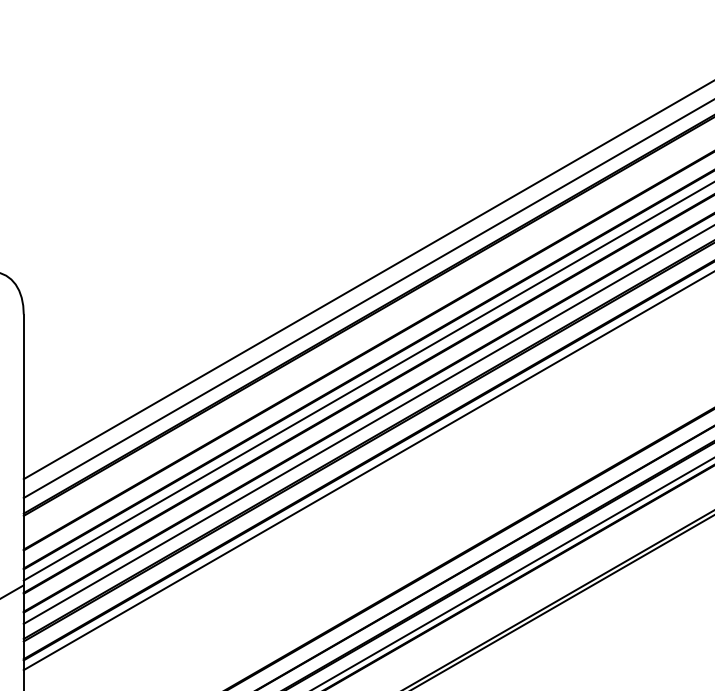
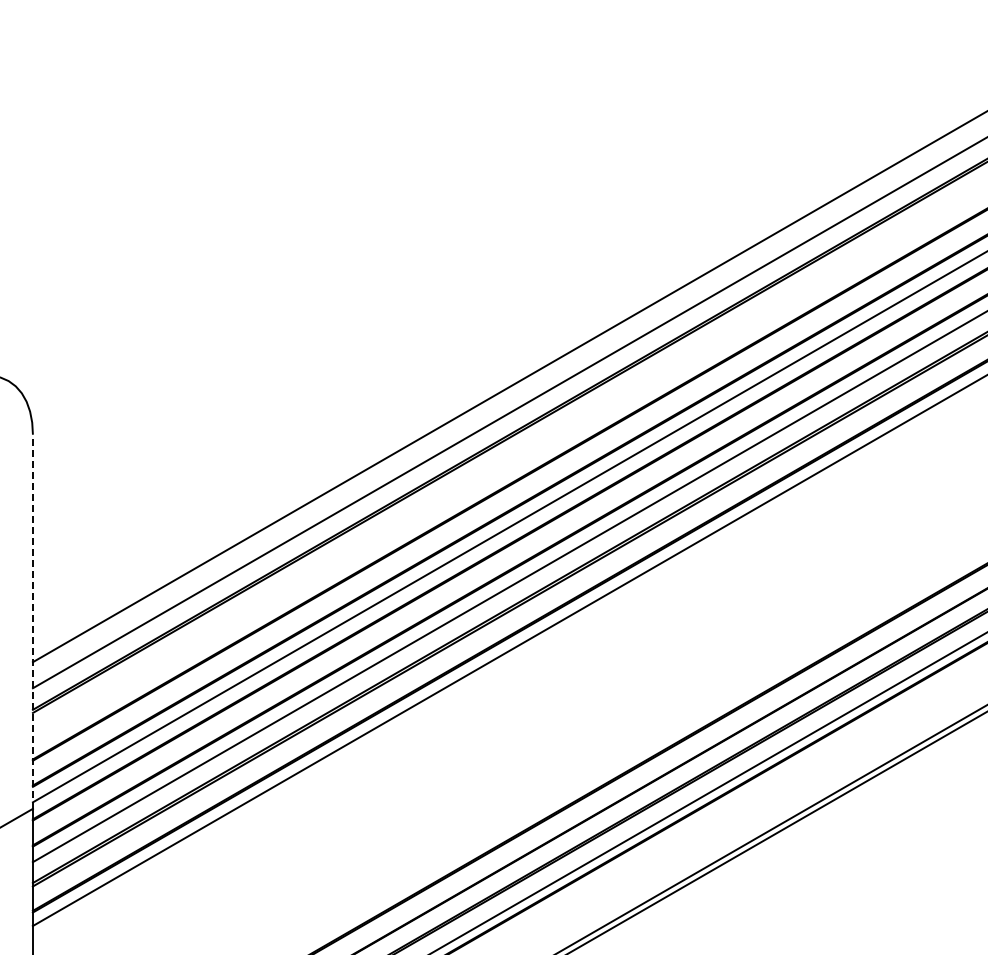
line: (23, 449) -> (32, 621), solid -> dashed

